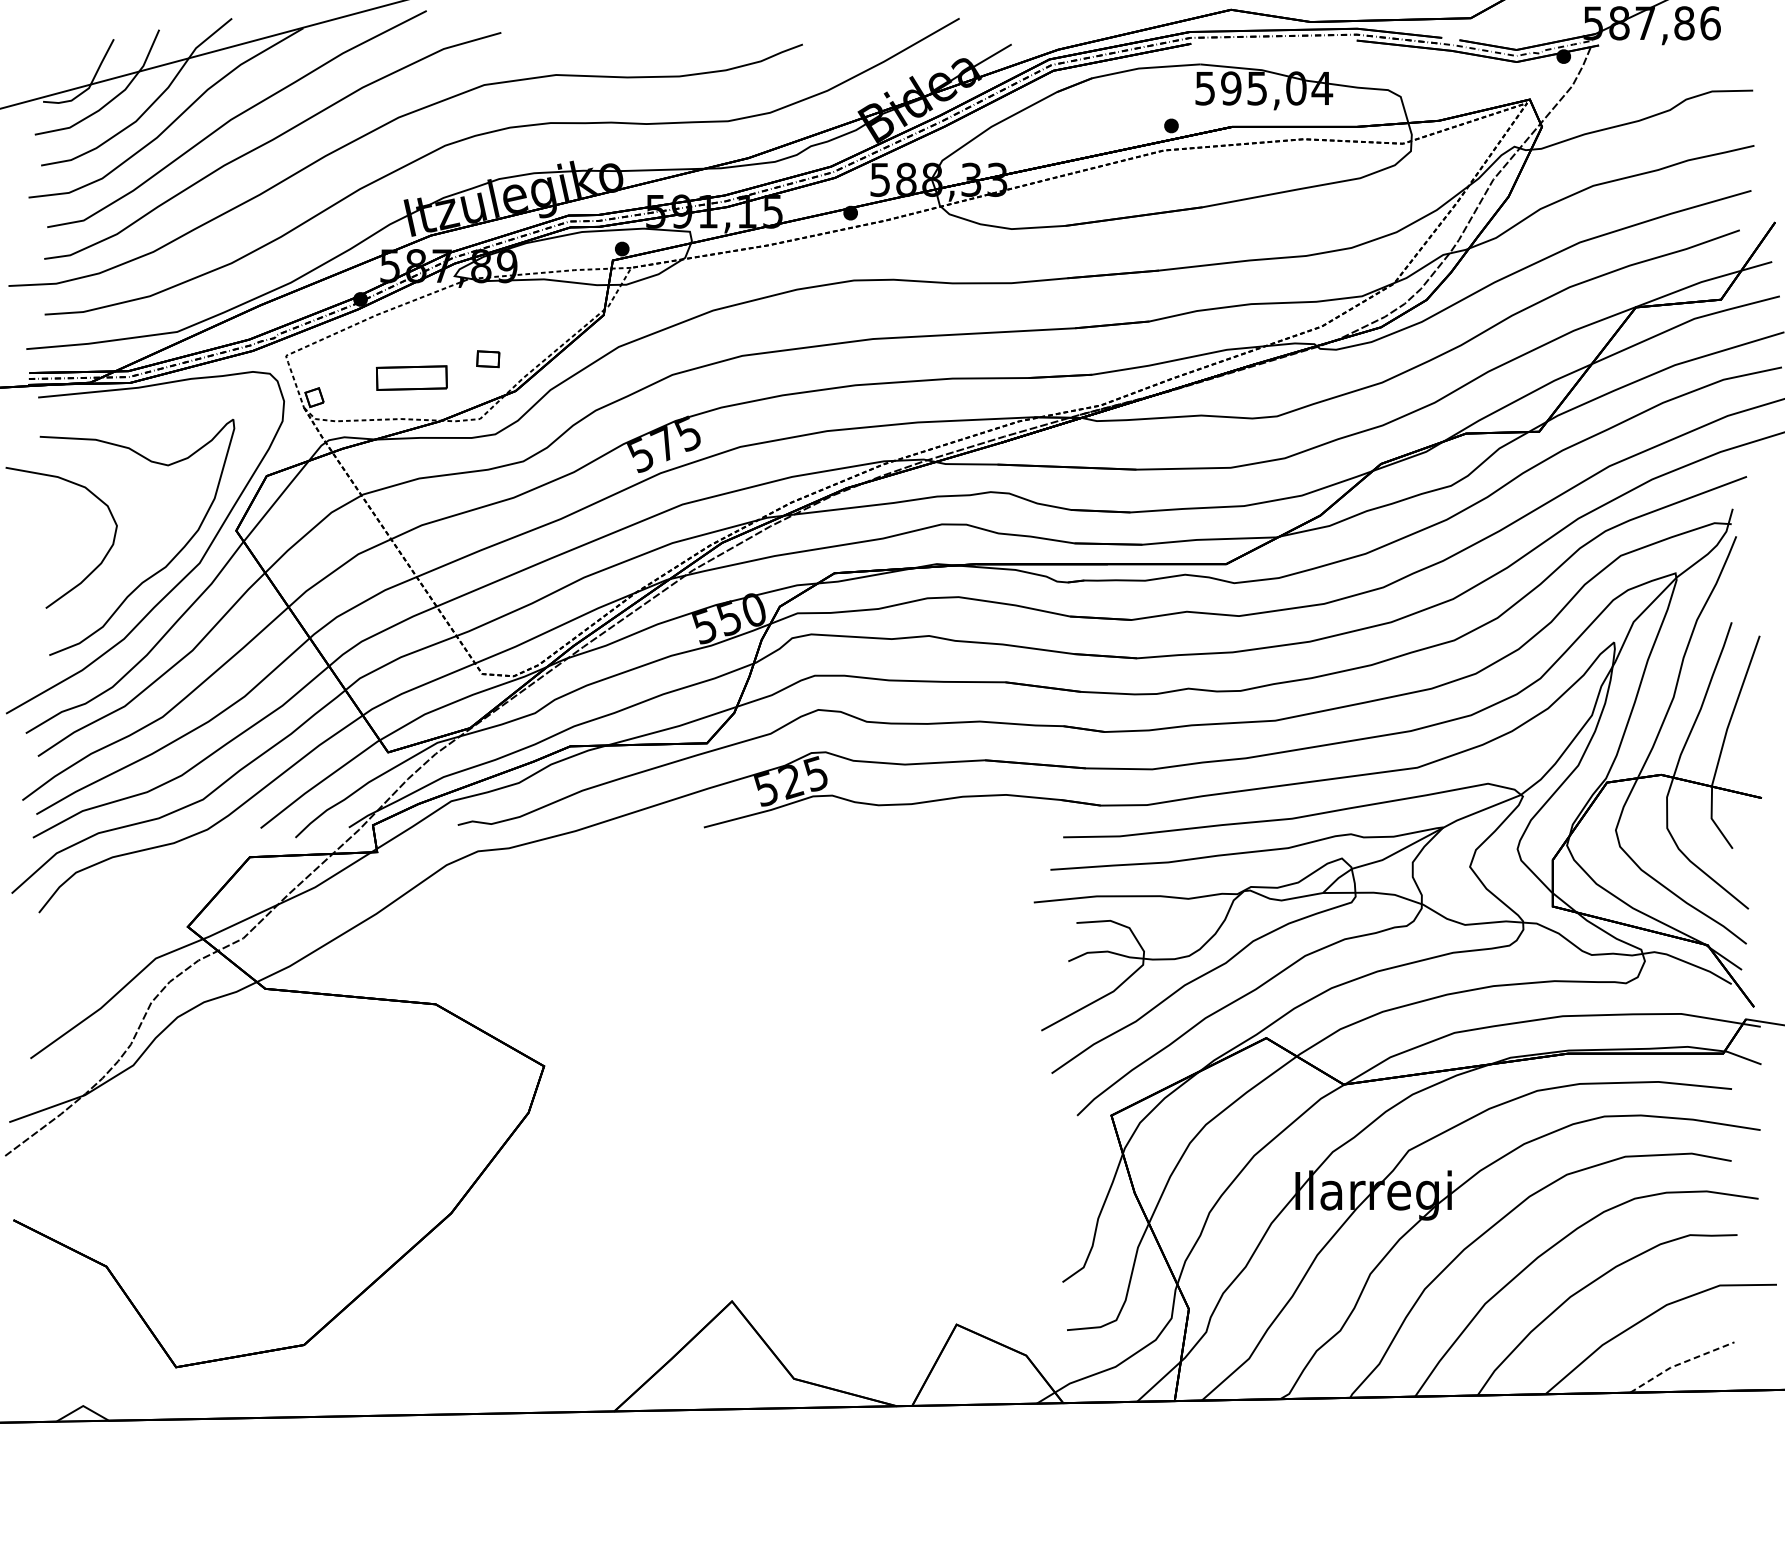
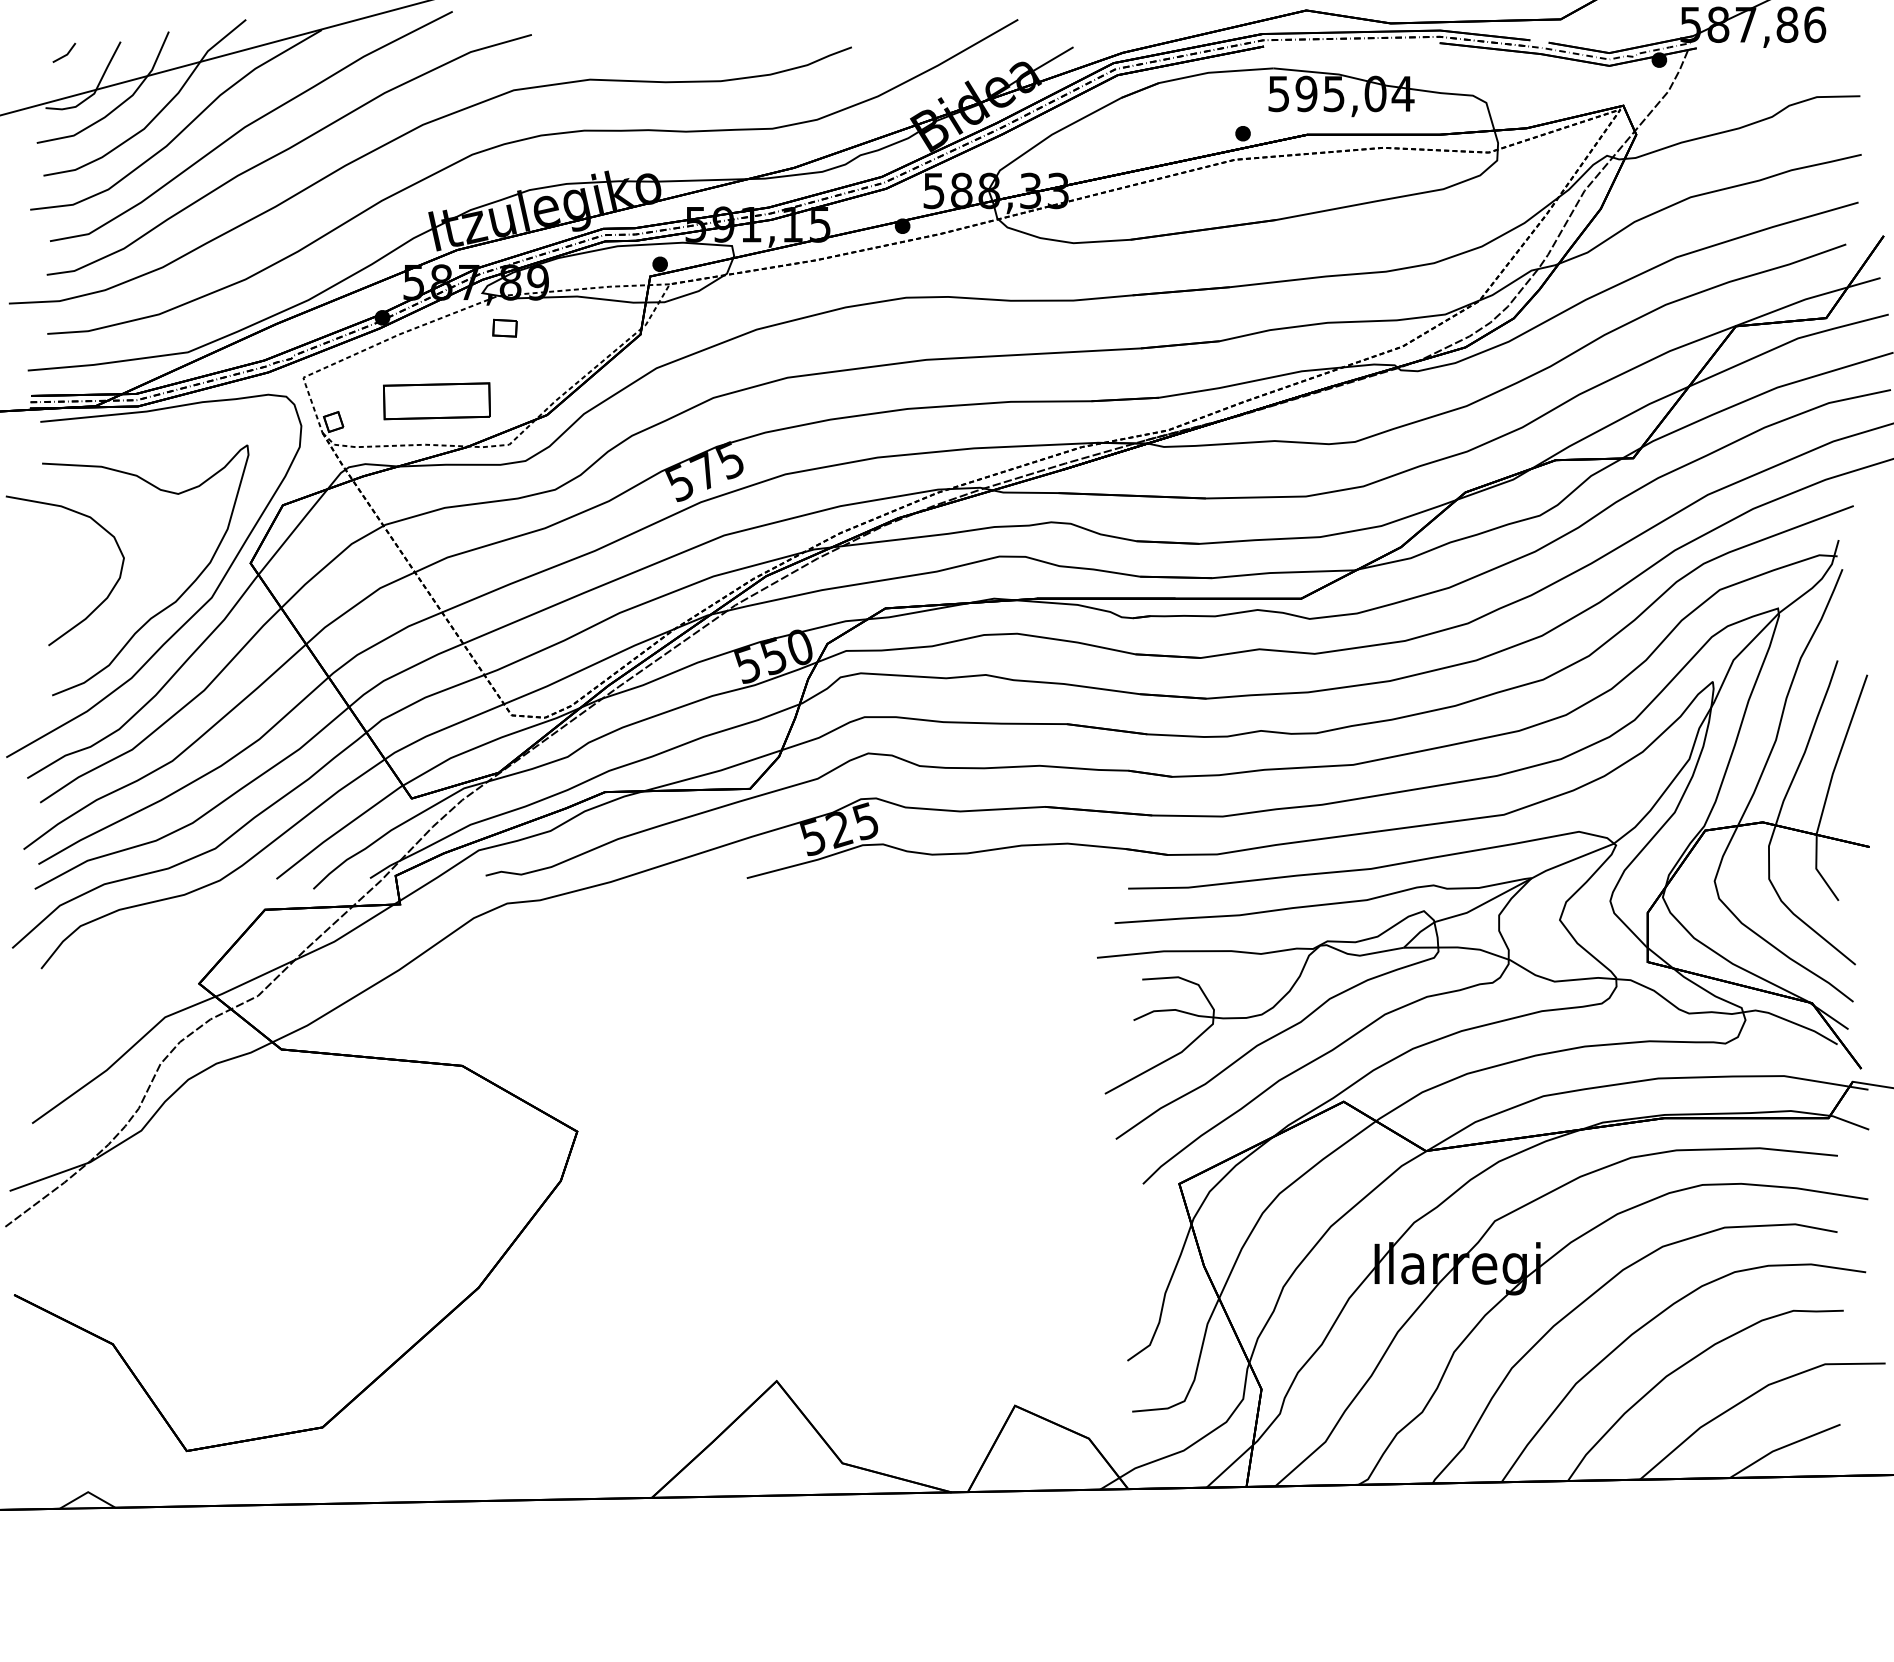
line: (62, 50) -> (66, 53), added
part: (487, 358) -> (504, 327), moved
part: (411, 378) -> (436, 401), size x1.43
line: (1679, 1363) -> (1782, 1447), dashed -> solid

